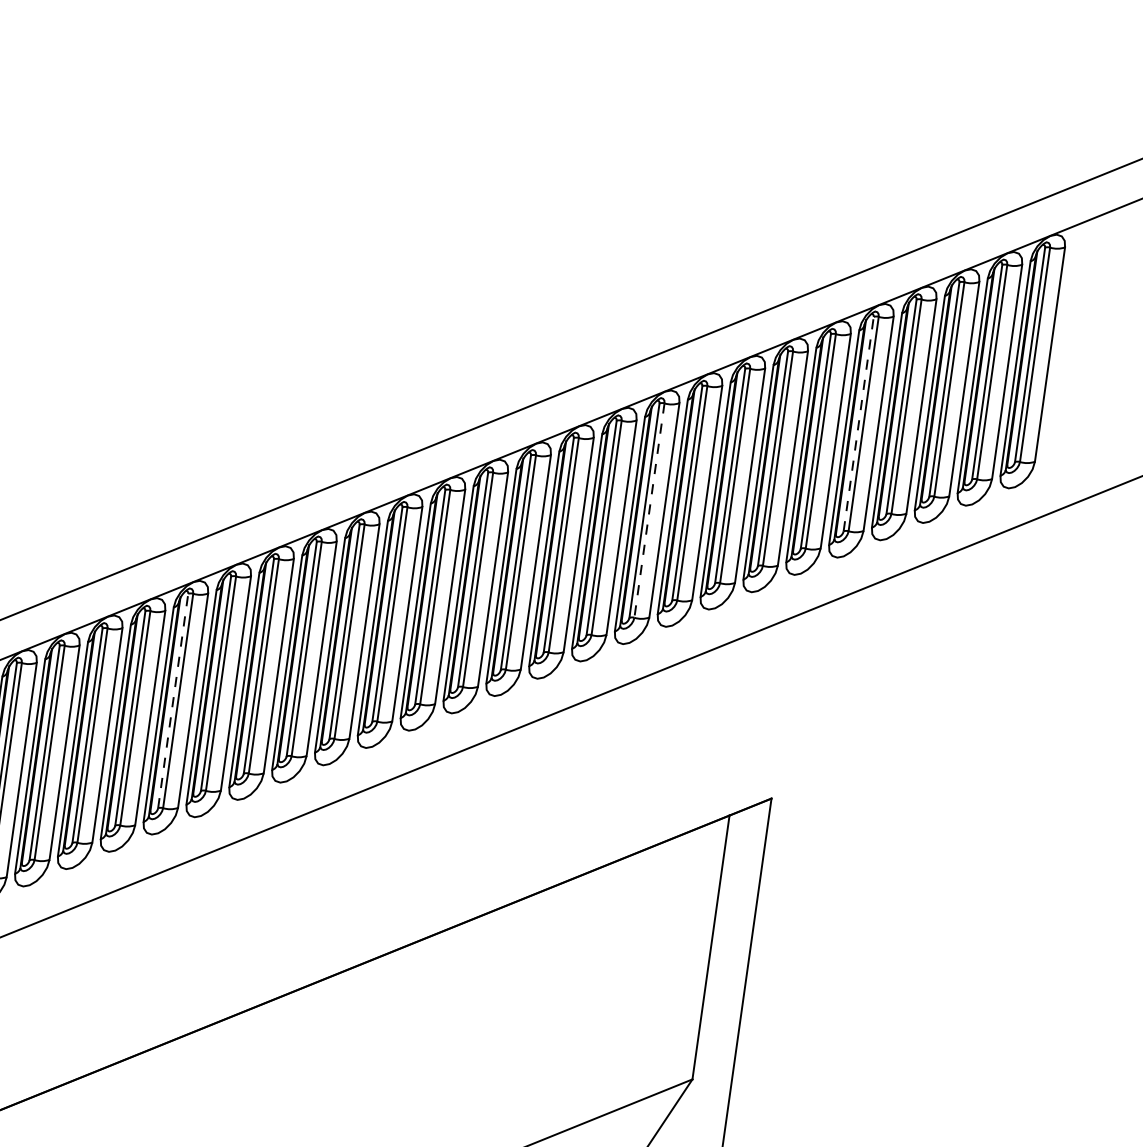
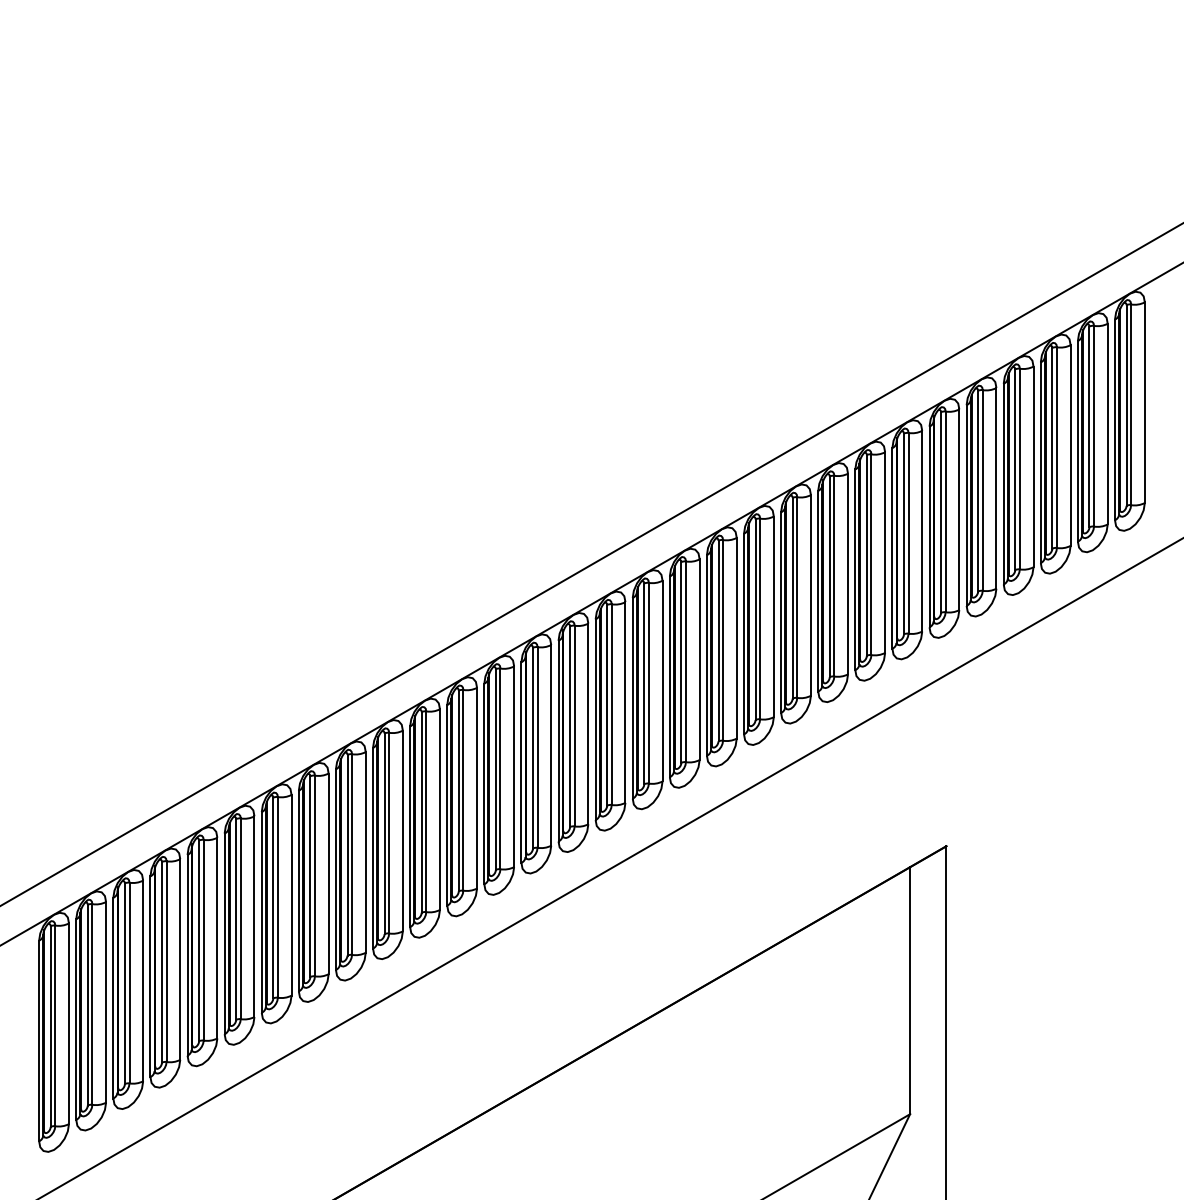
line: (859, 423) -> (978, 490), dashed -> solid
line: (649, 511) -> (797, 598), dashed -> solid
line: (173, 700) -> (384, 833), dashed -> solid

